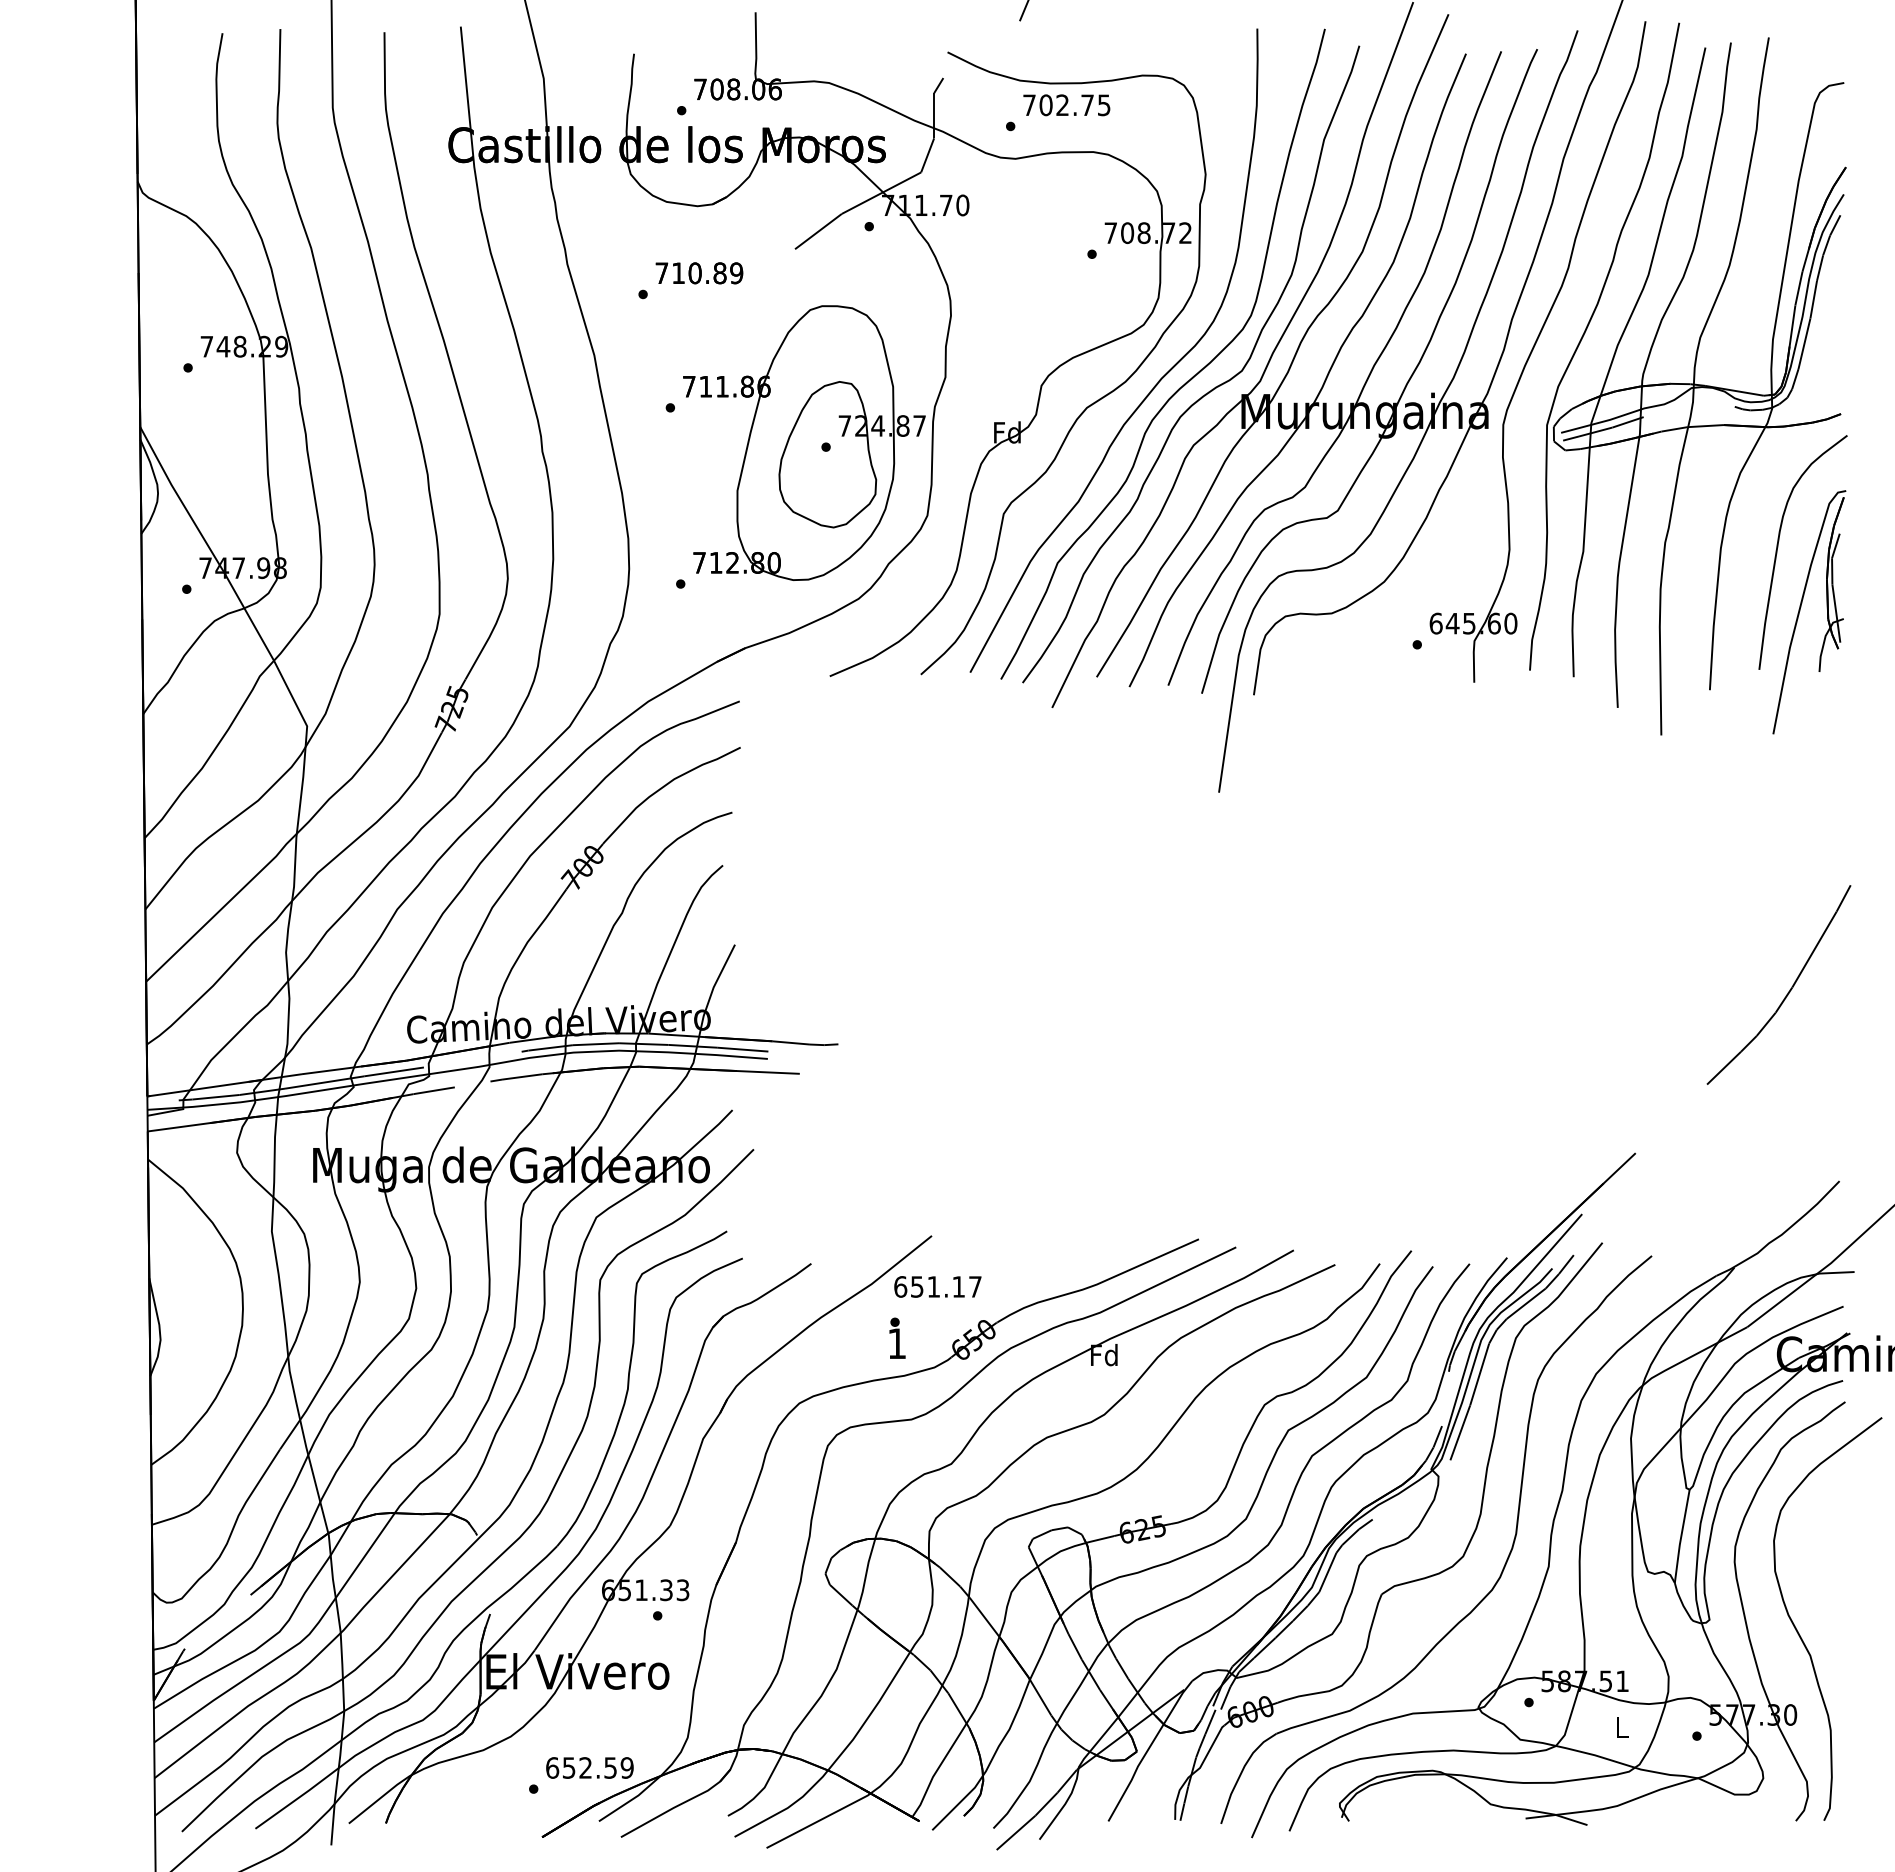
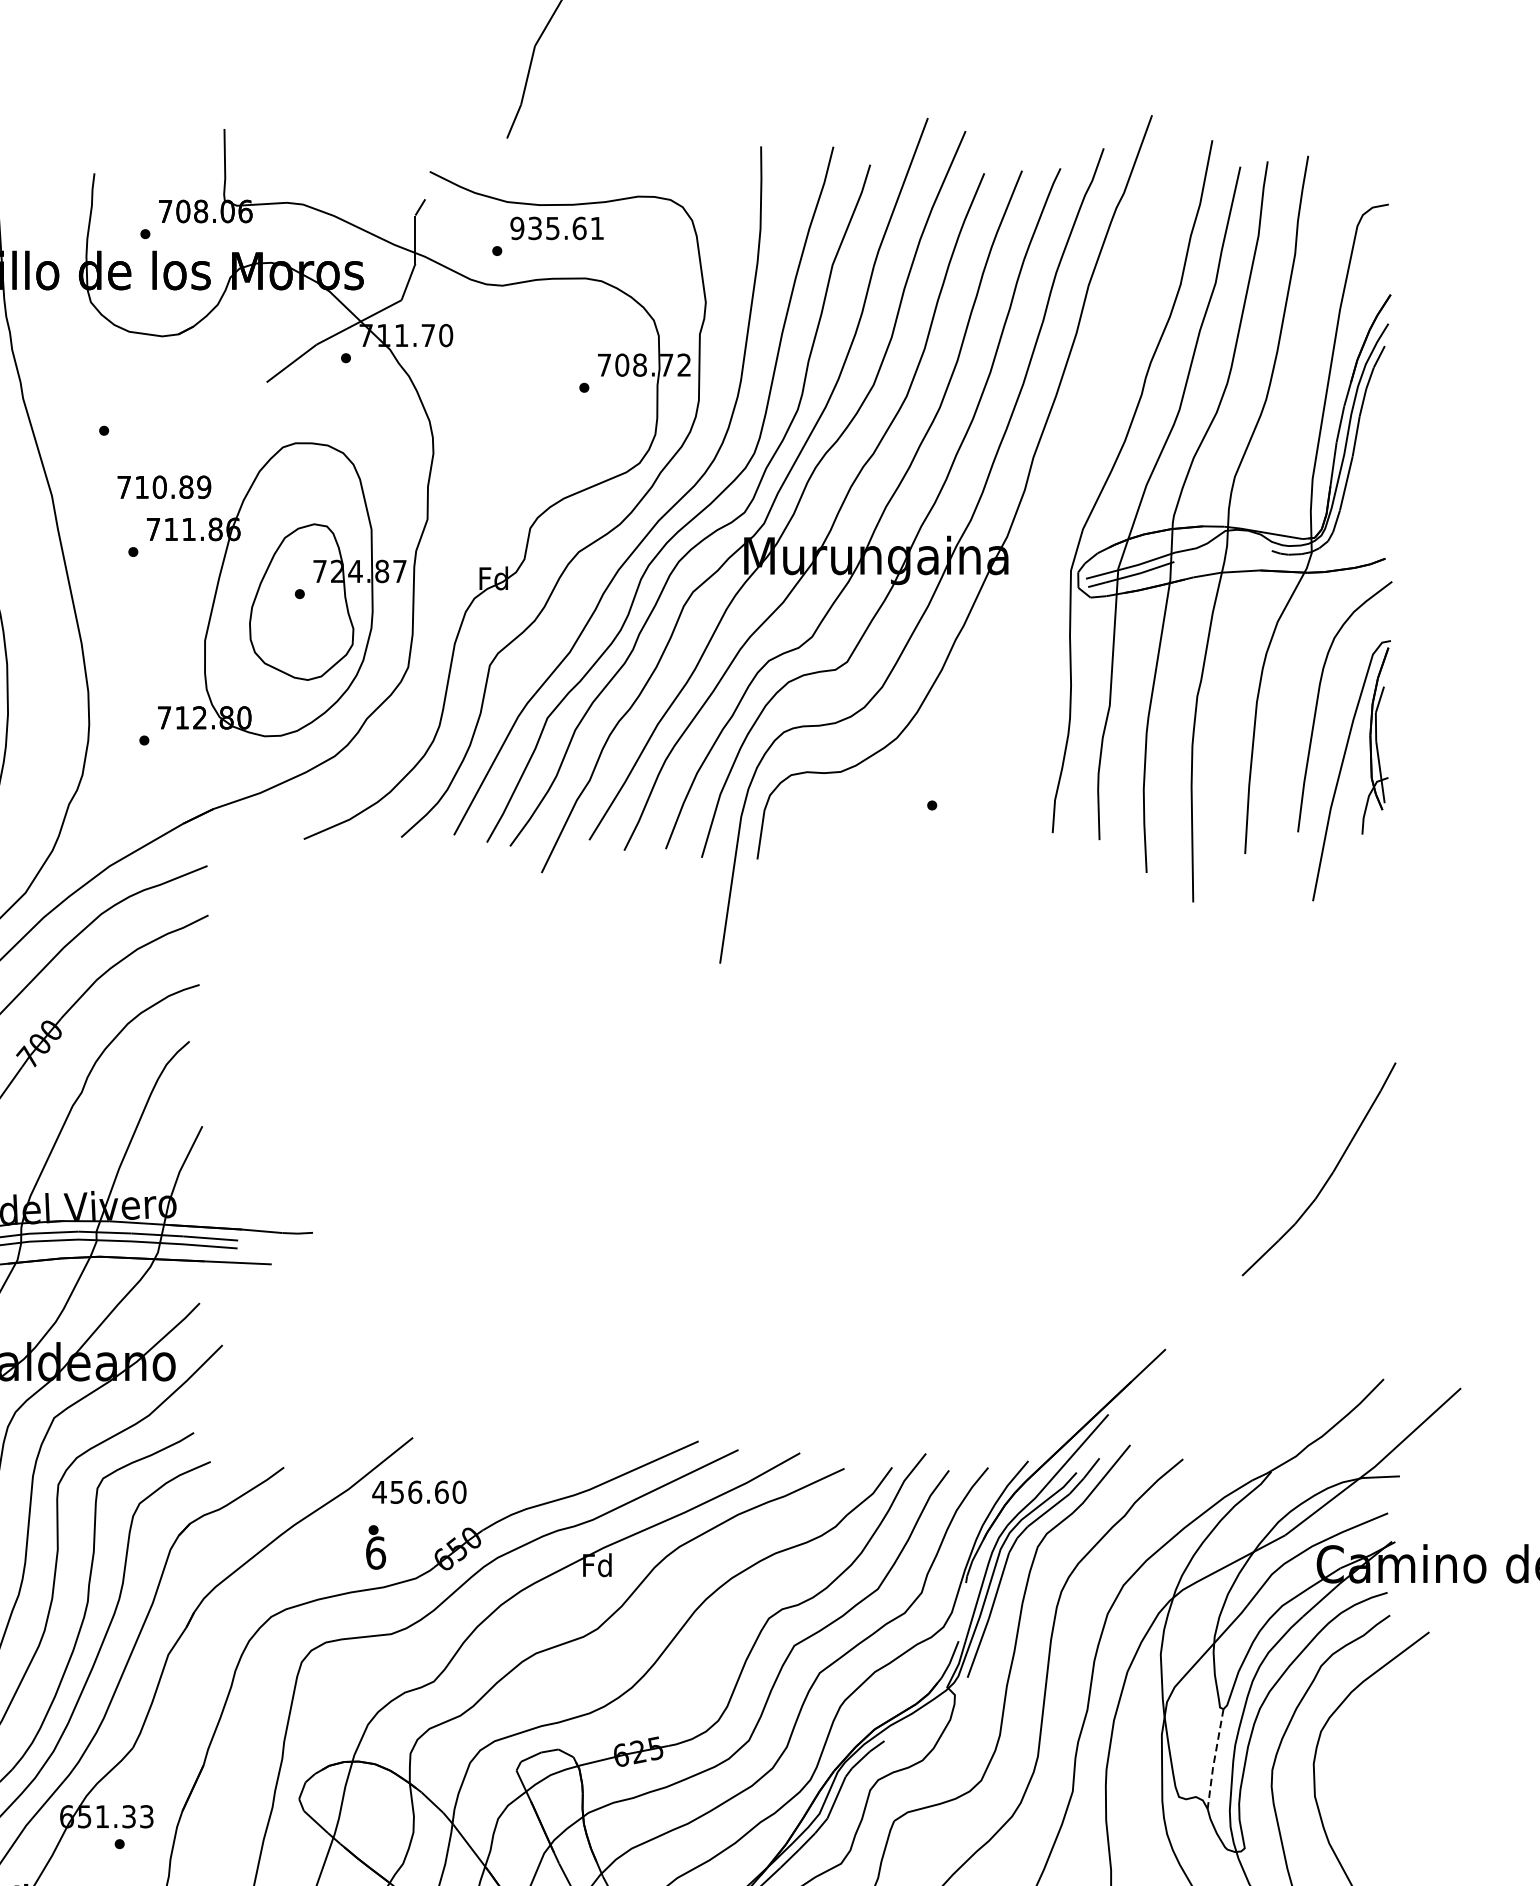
text: (1066, 105) -> (556, 228), 702.75 -> 935.61
text: (699, 273) -> (164, 487), moved
part: (1537, 351) -> (1060, 491), removed
text: (937, 1286) -> (419, 1491), 651.17 -> 456.60
text: (897, 1343) -> (376, 1552), 1 -> 6
line: (1681, 1536) -> (1214, 1759), solid -> dashed

